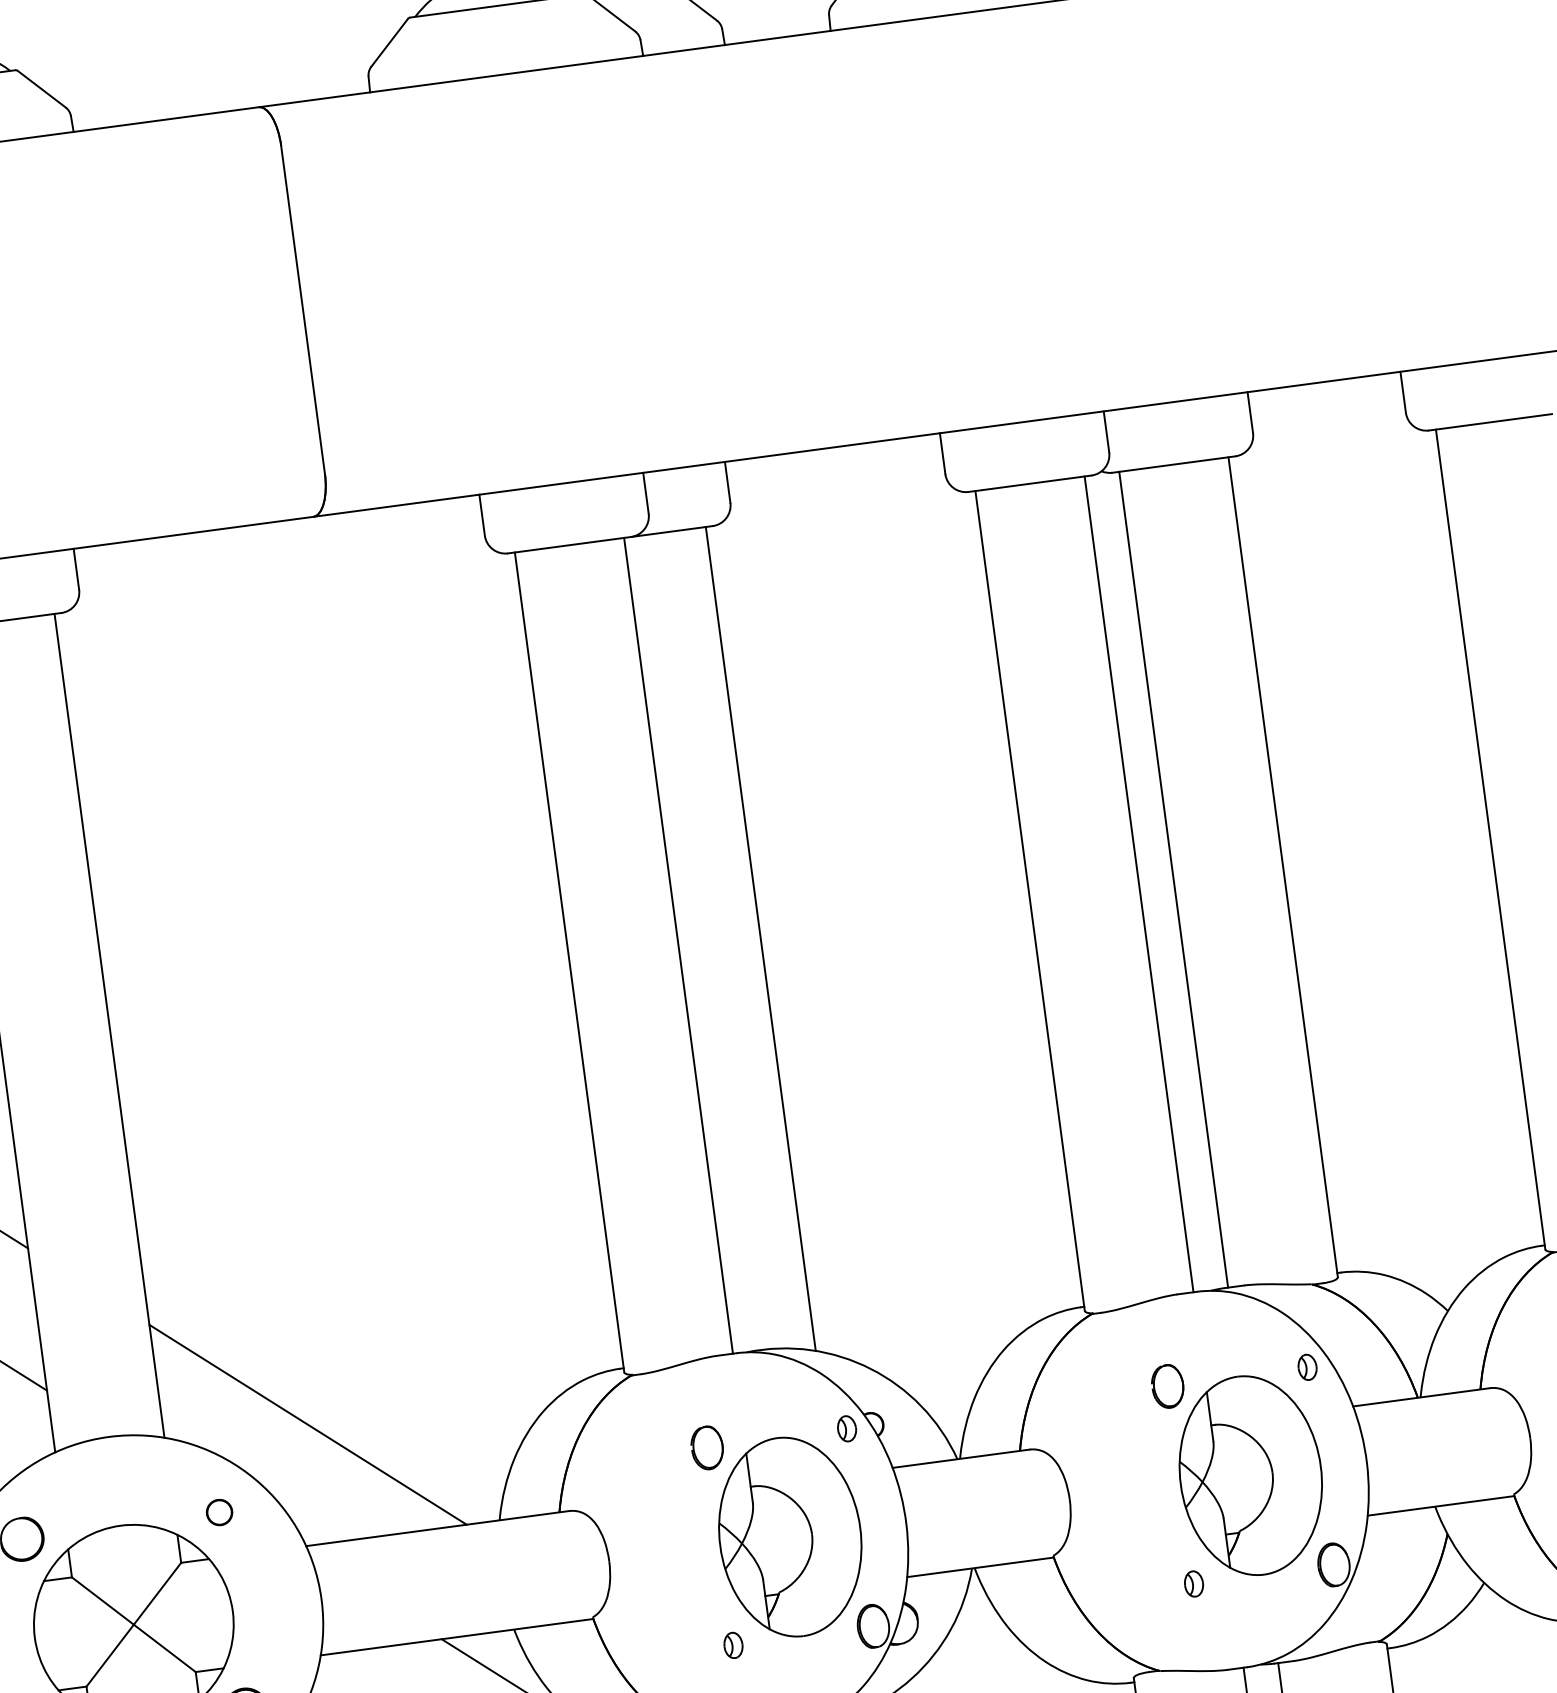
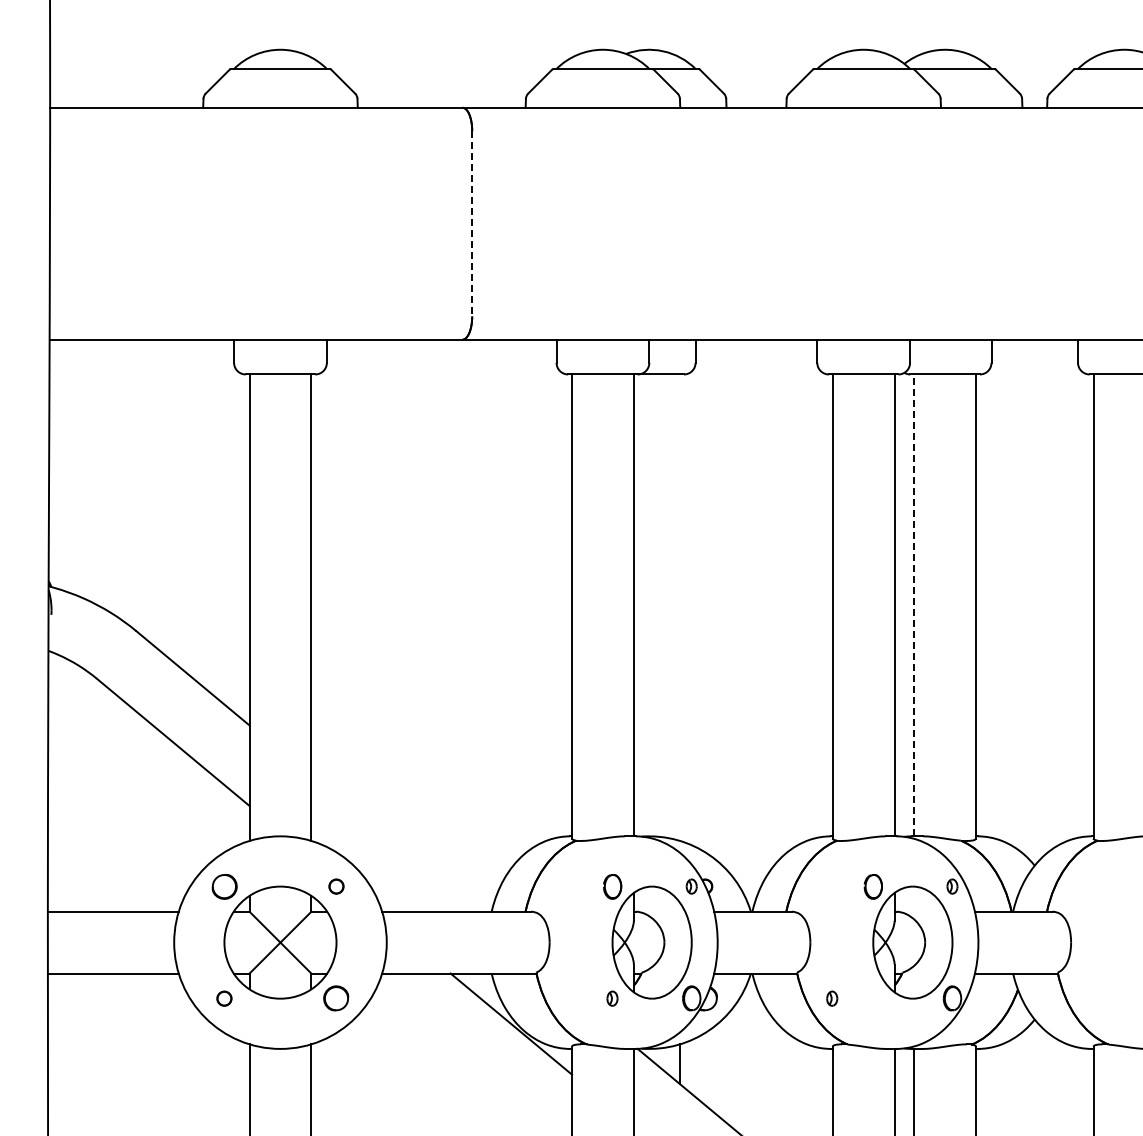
line: (303, 309) -> (472, 223), solid -> dashed
line: (1174, 879) -> (914, 605), solid -> dashed
line: (761, 938) -> (680, 607), removed
line: (308, 1424) -> (392, 844), removed
part: (1194, 1583) -> (832, 998), moved

